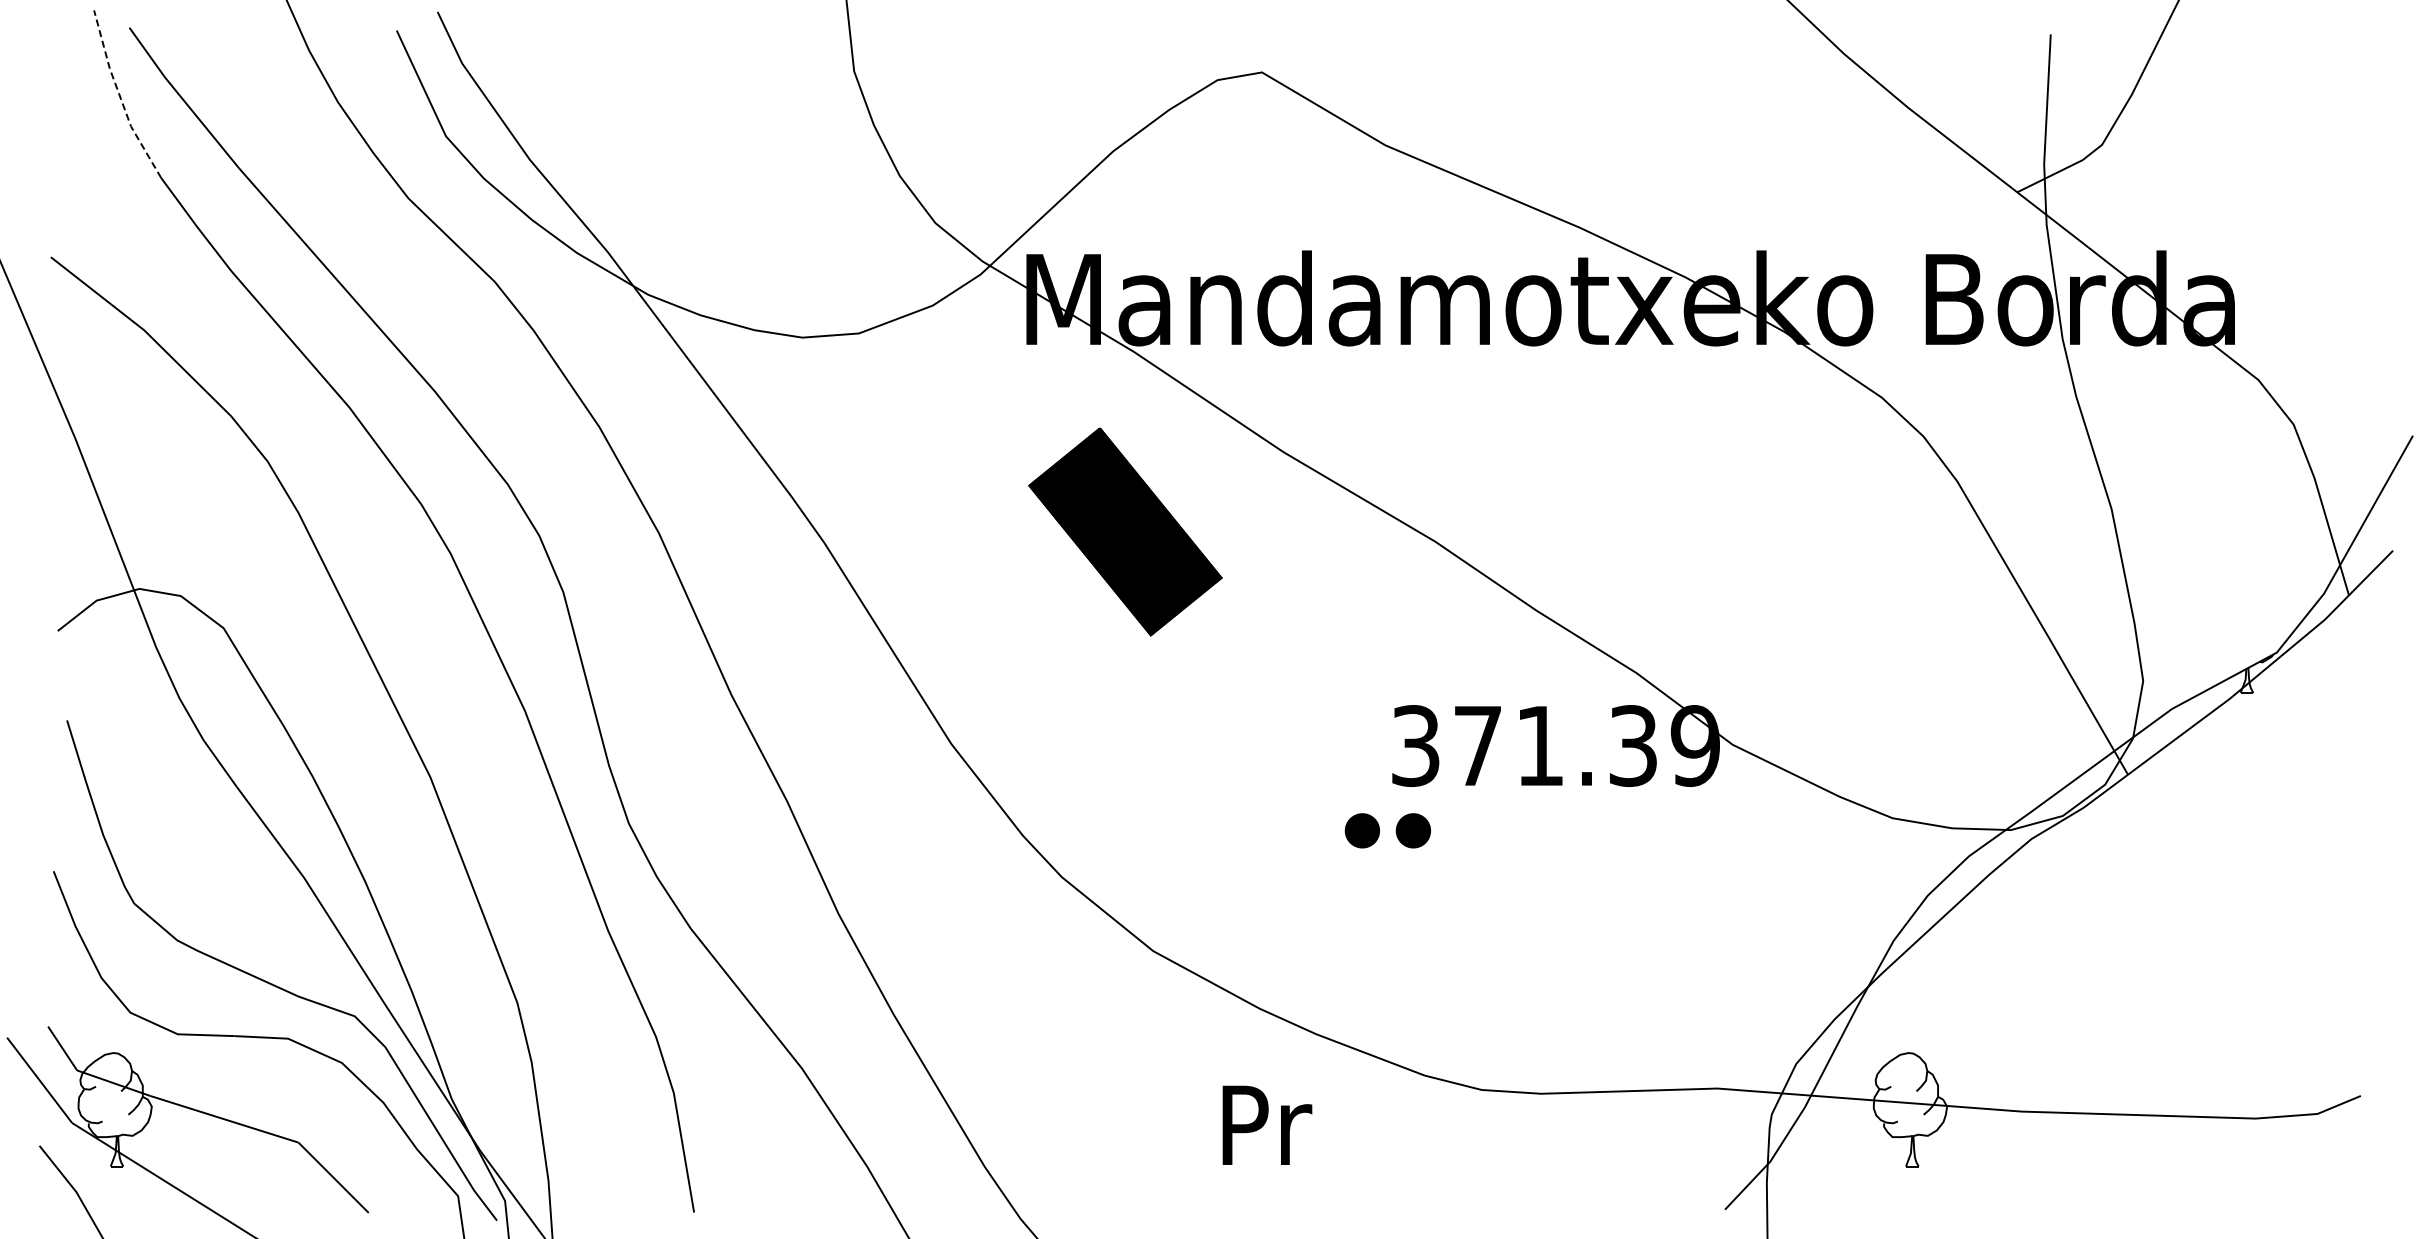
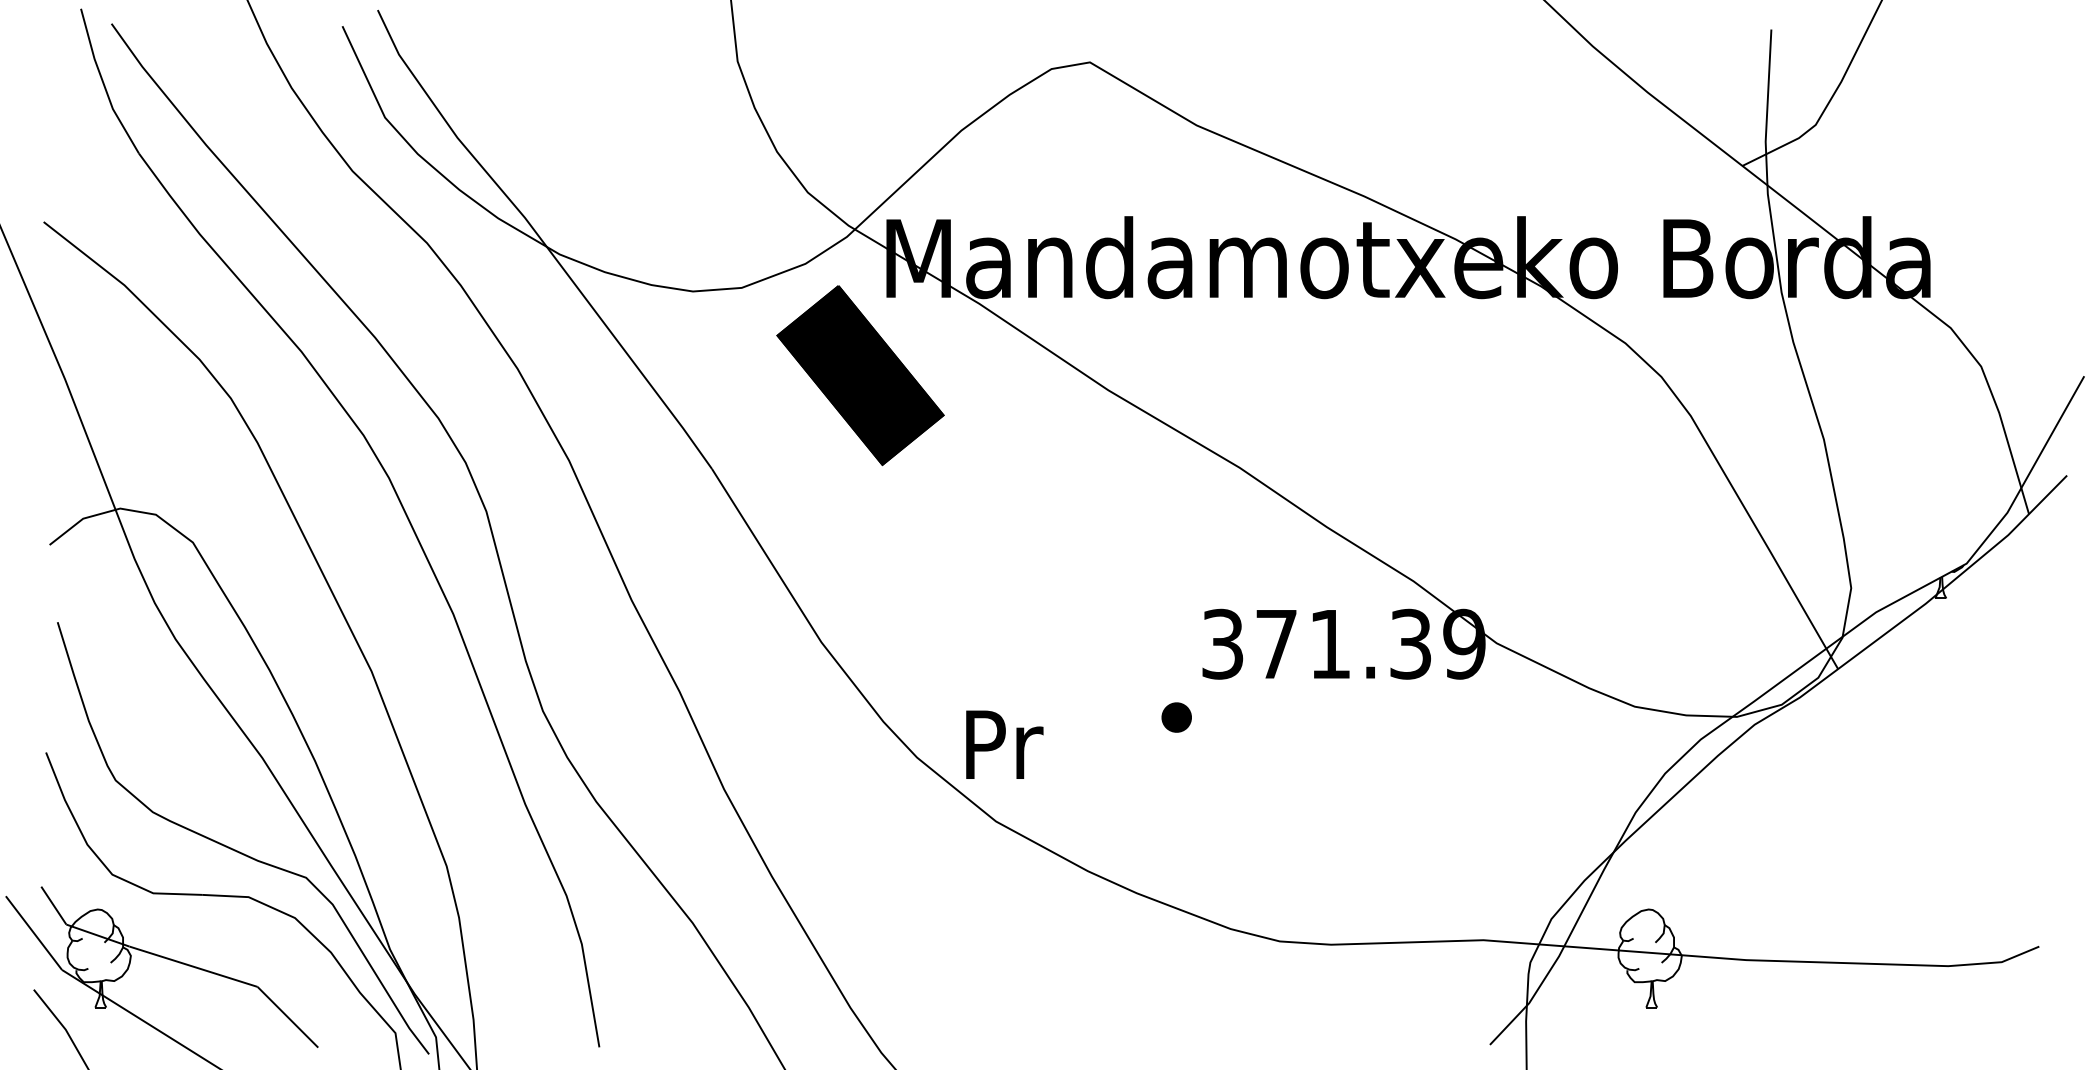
line: (120, 96) -> (103, 83), dashed -> solid
part: (1125, 531) -> (860, 375), moved
part: (1412, 830) -> (1219, 717), removed
text: (1267, 1124) -> (1004, 744), moved

